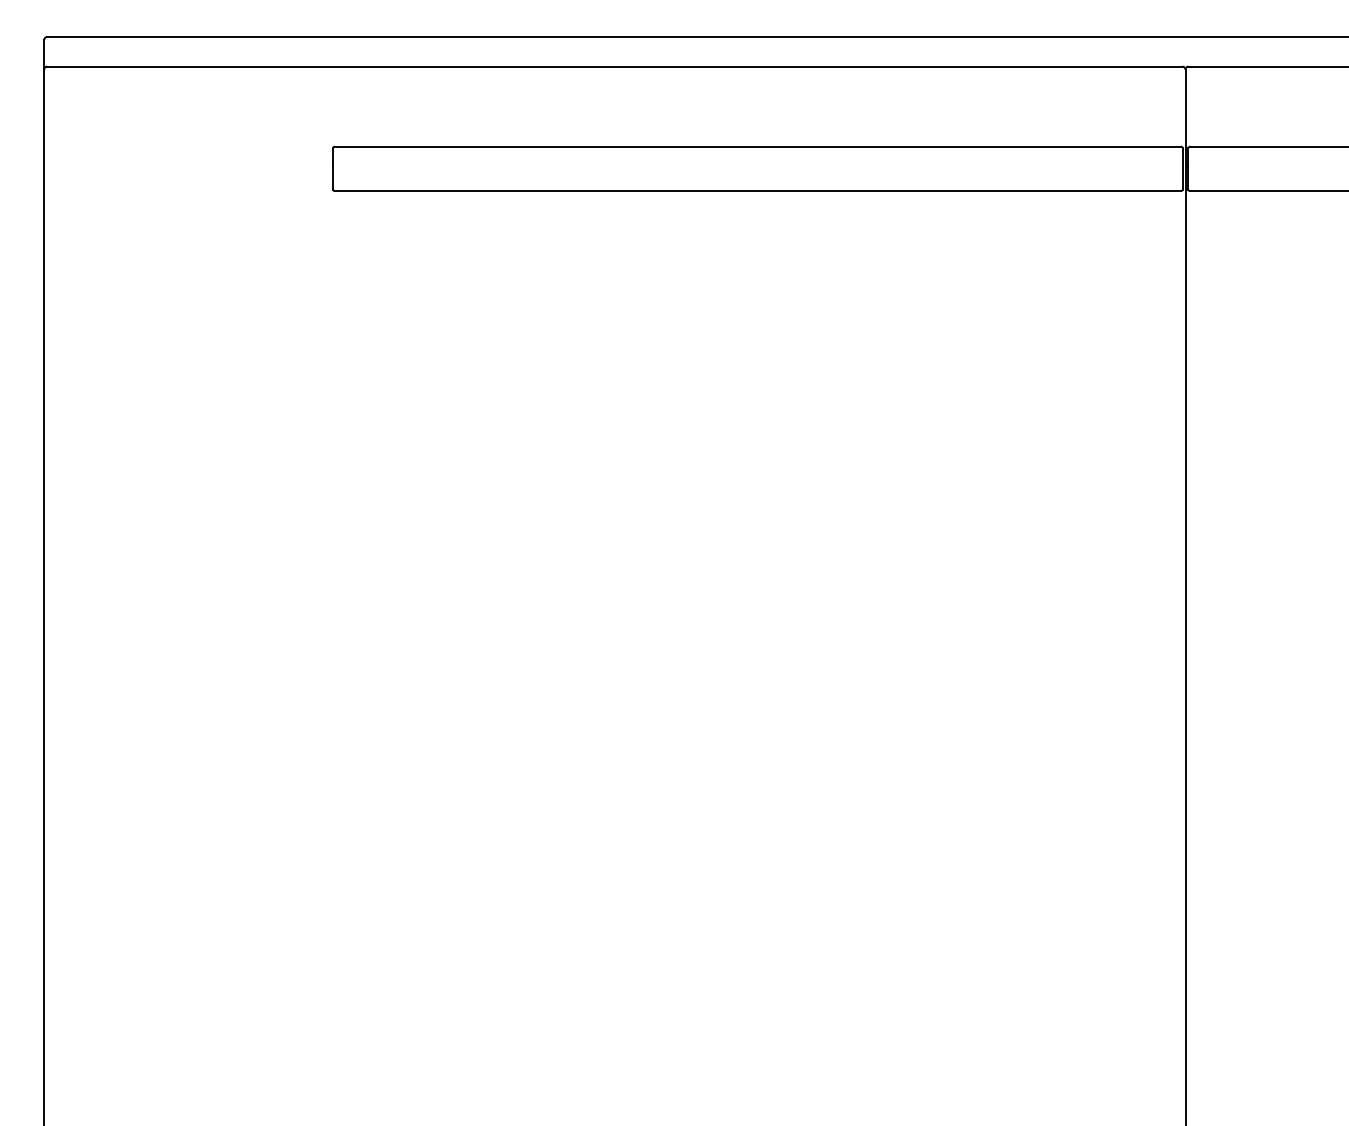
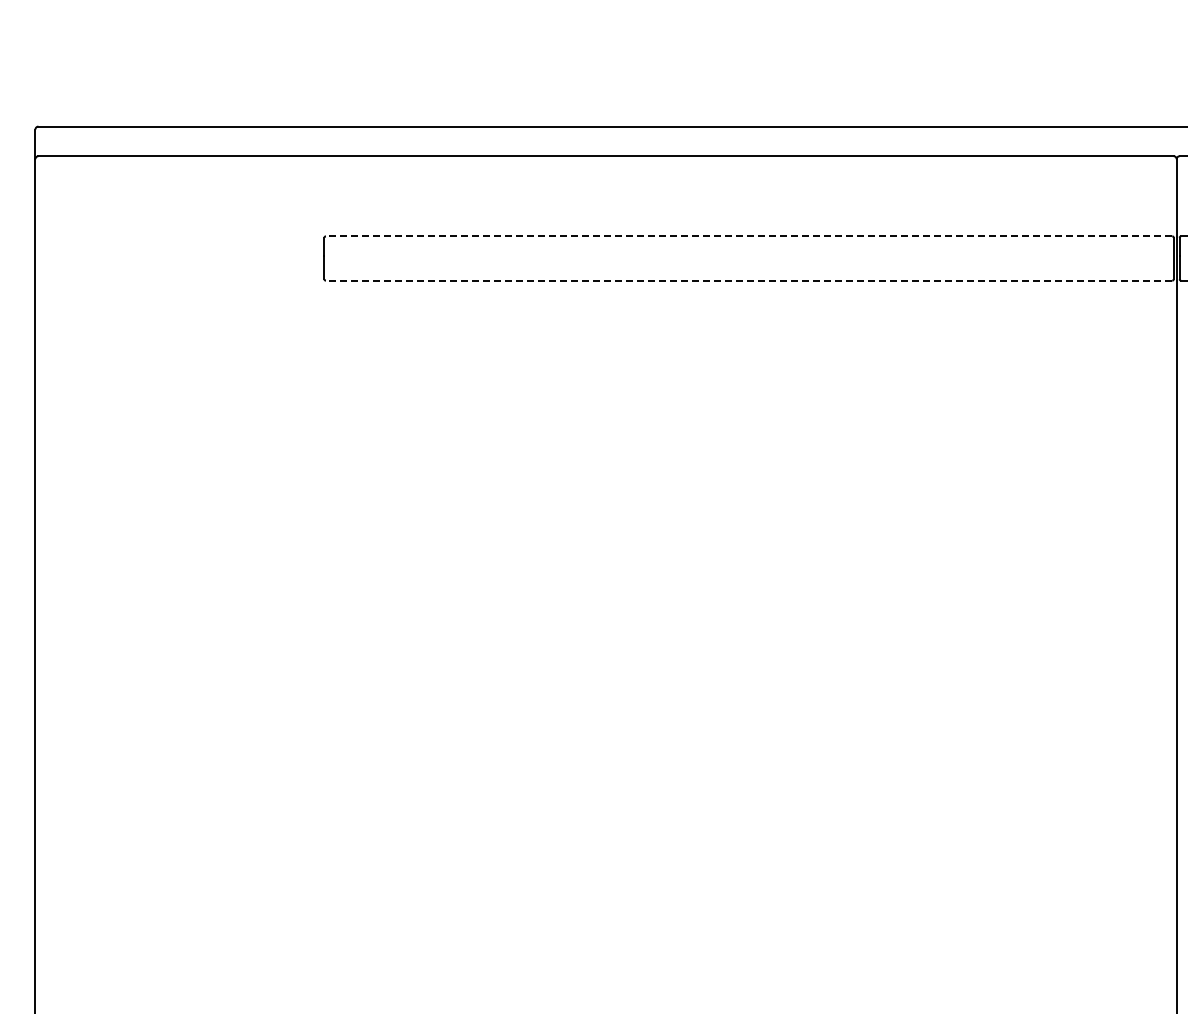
line: (757, 146) -> (748, 236), solid -> dashed
line: (757, 191) -> (748, 281), solid -> dashed

